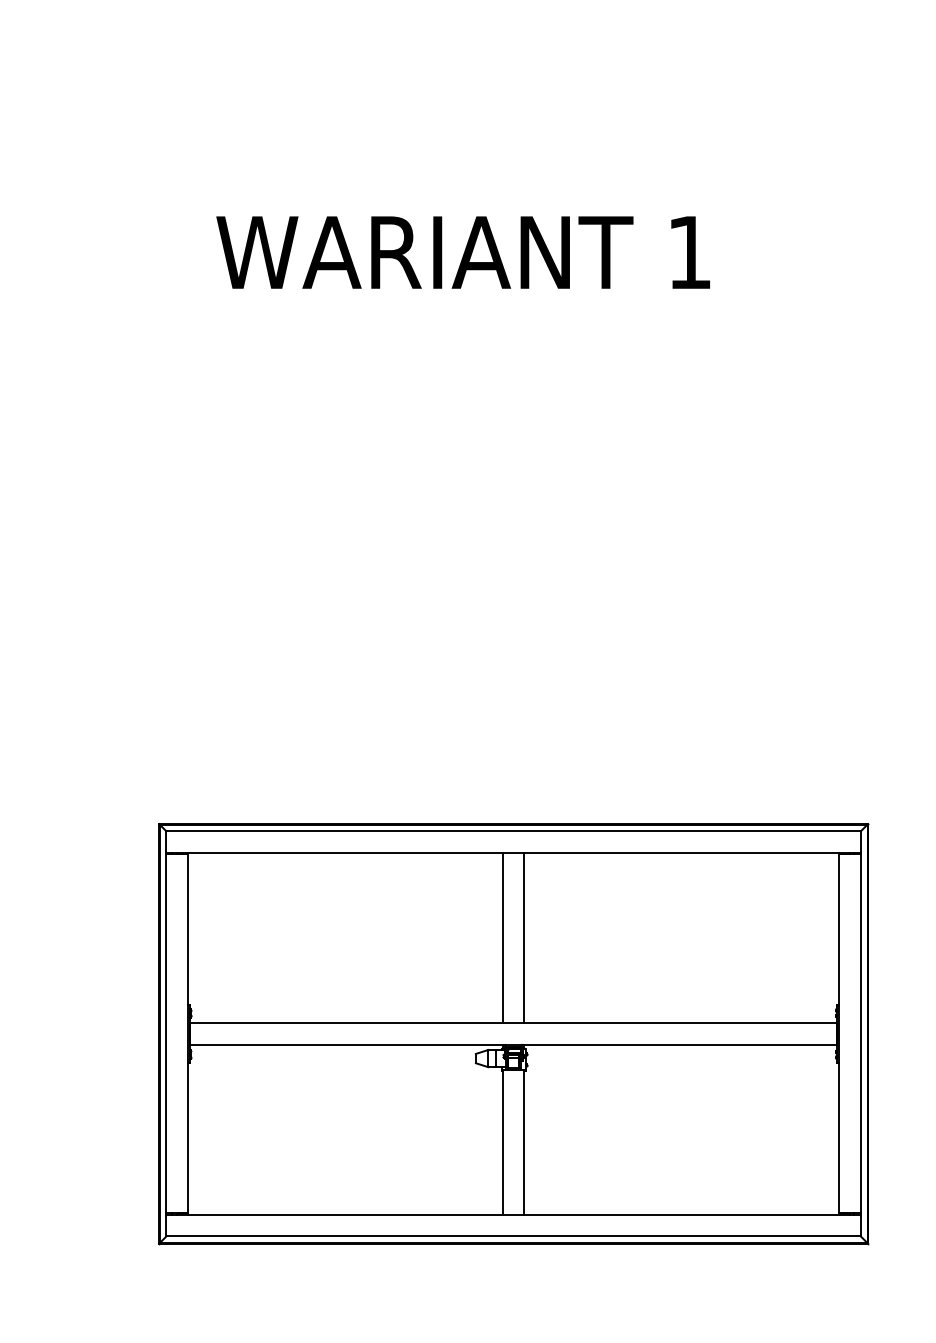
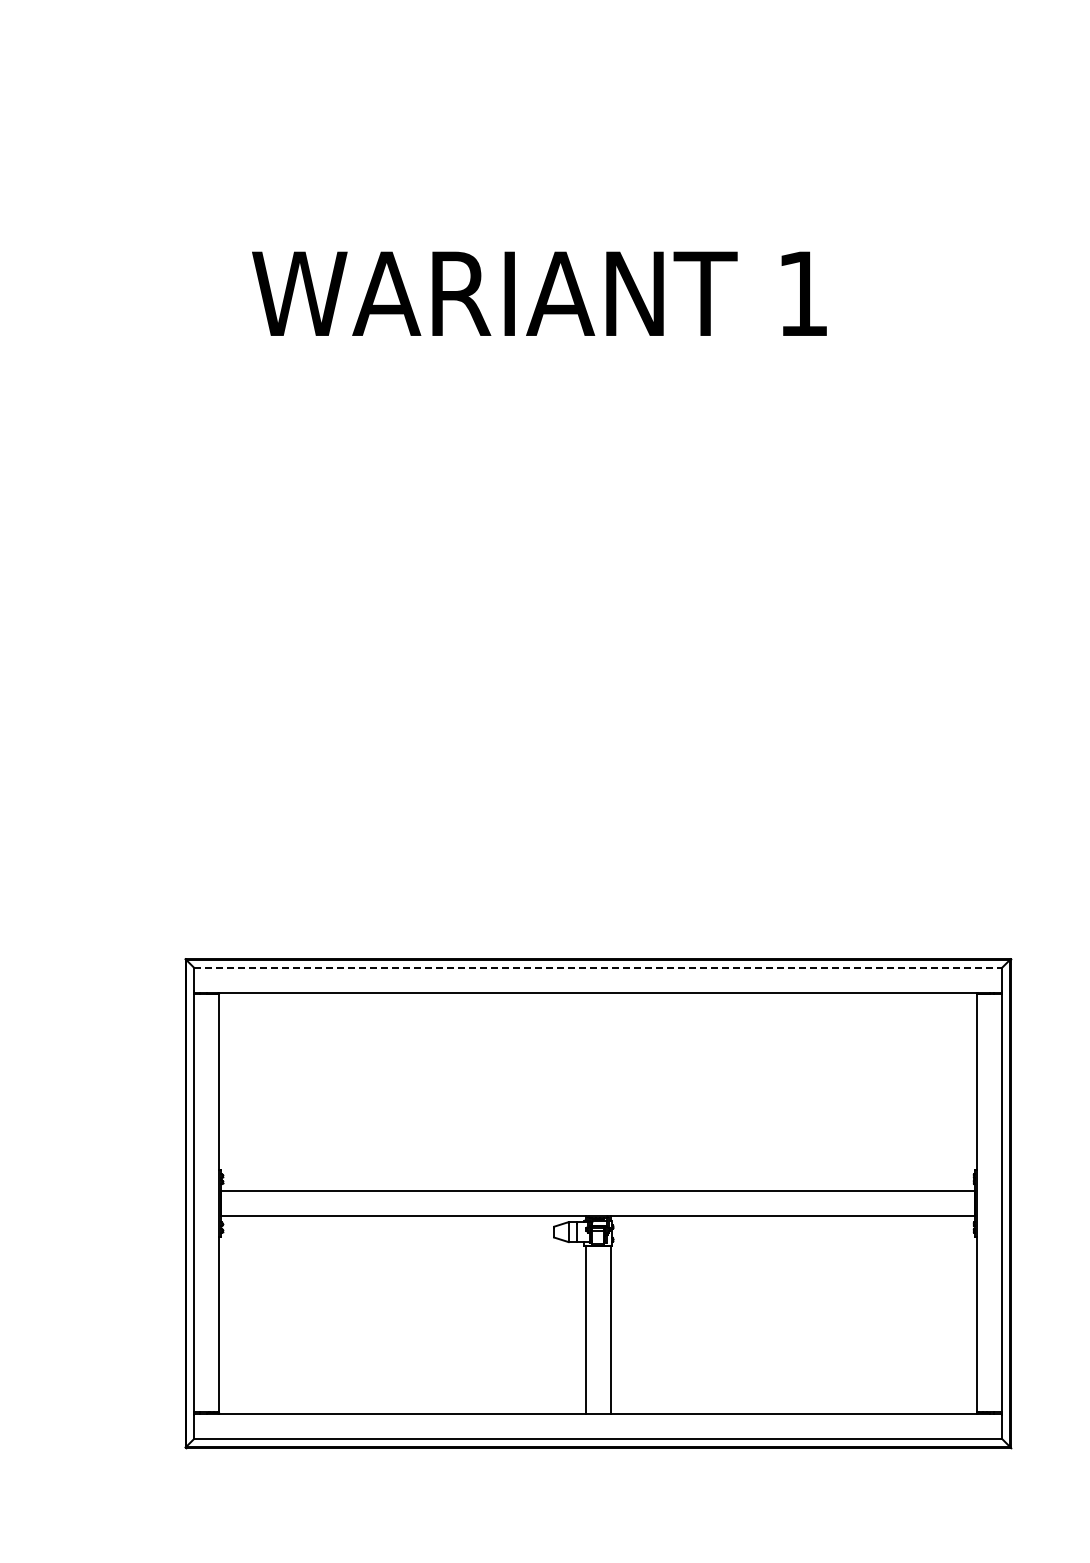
line: (513, 831) -> (598, 967), solid -> dashed
line: (502, 937) -> (585, 1091), removed
line: (524, 937) -> (610, 1091), removed

